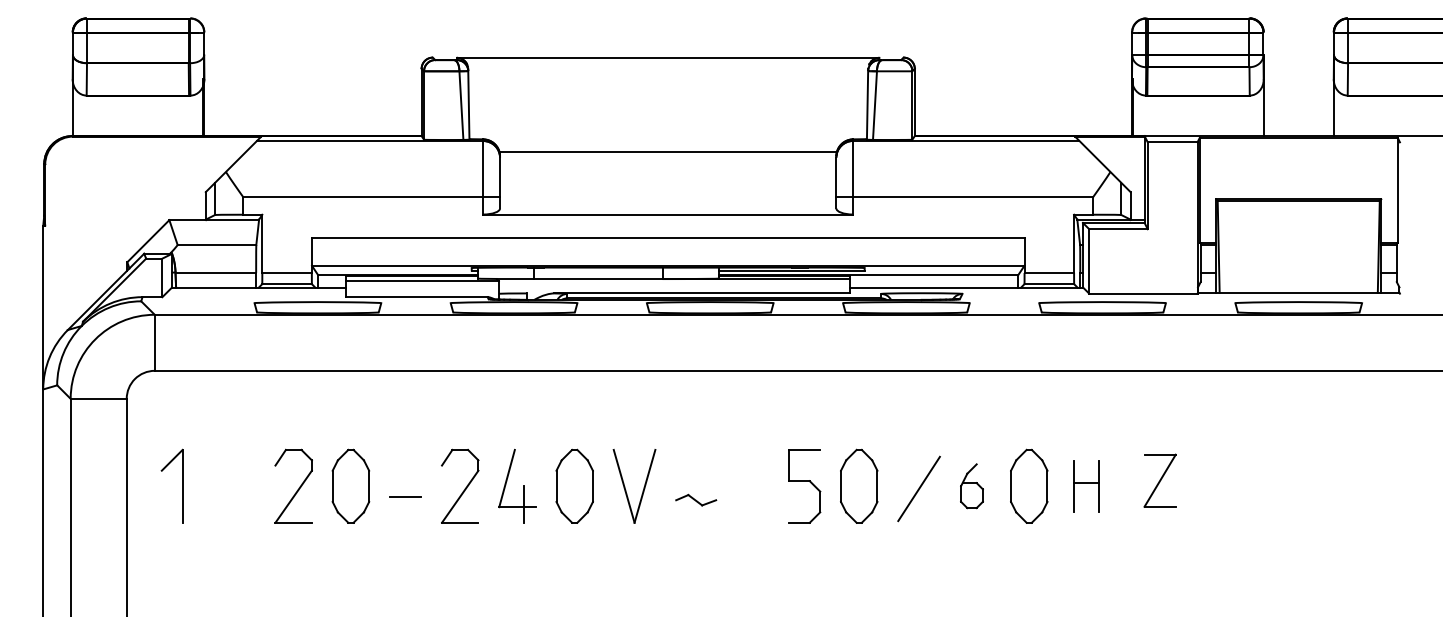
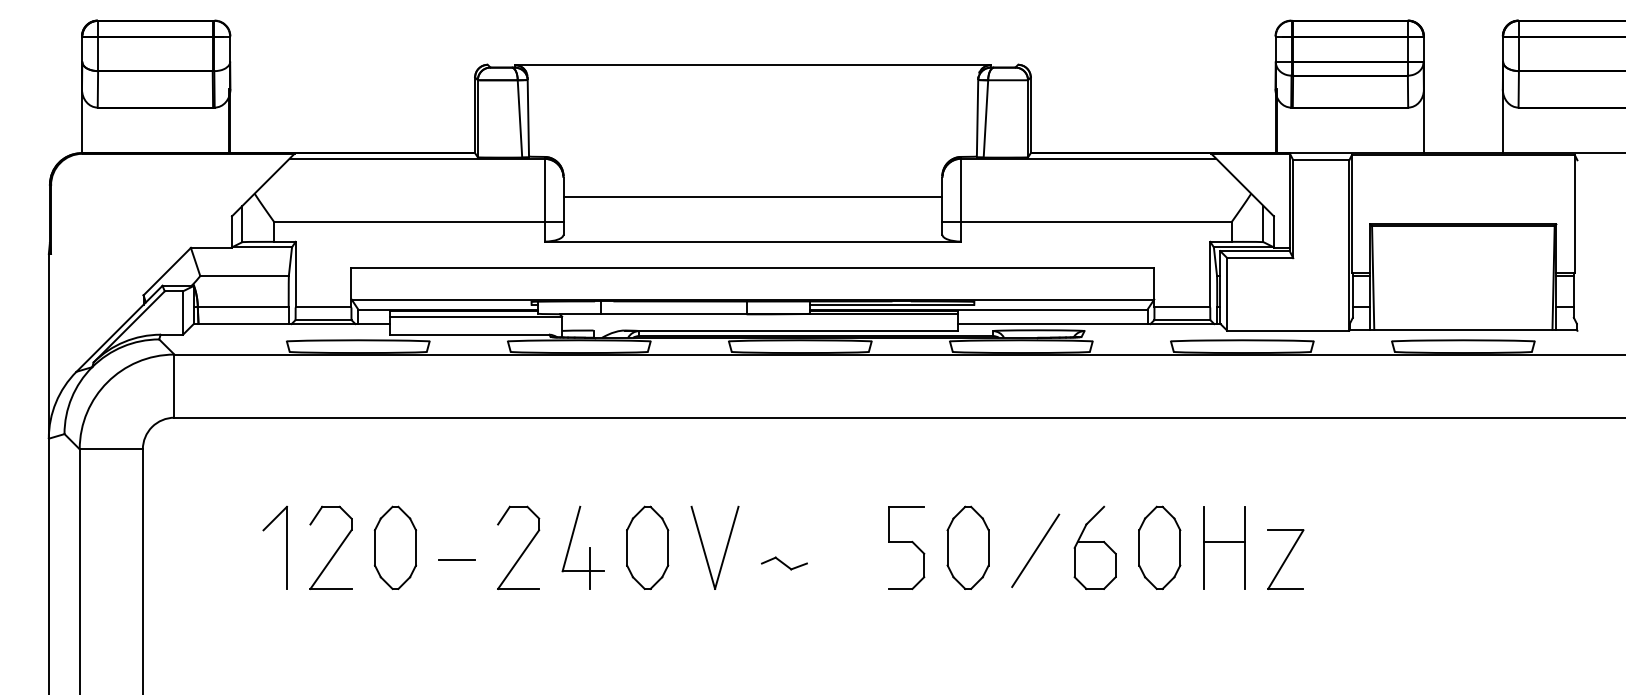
line: (668, 152) -> (753, 197), moved
part: (1159, 480) -> (1285, 559), moved
part: (182, 485) -> (286, 546), moved
part: (971, 485) -> (1094, 546), size x1.67
part: (1086, 486) -> (1224, 548), size x1.43

